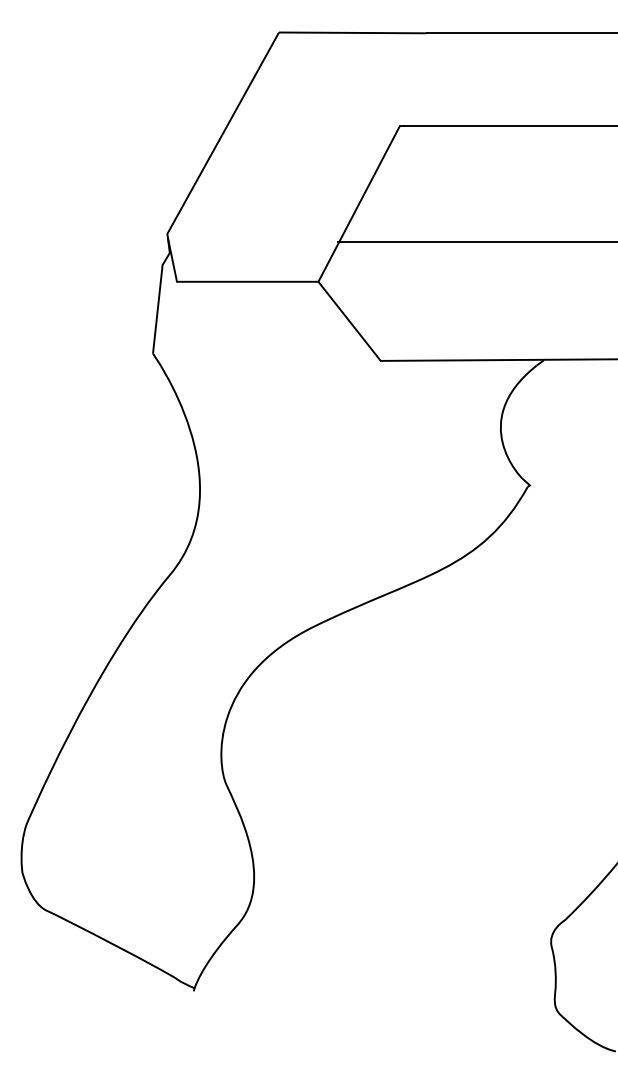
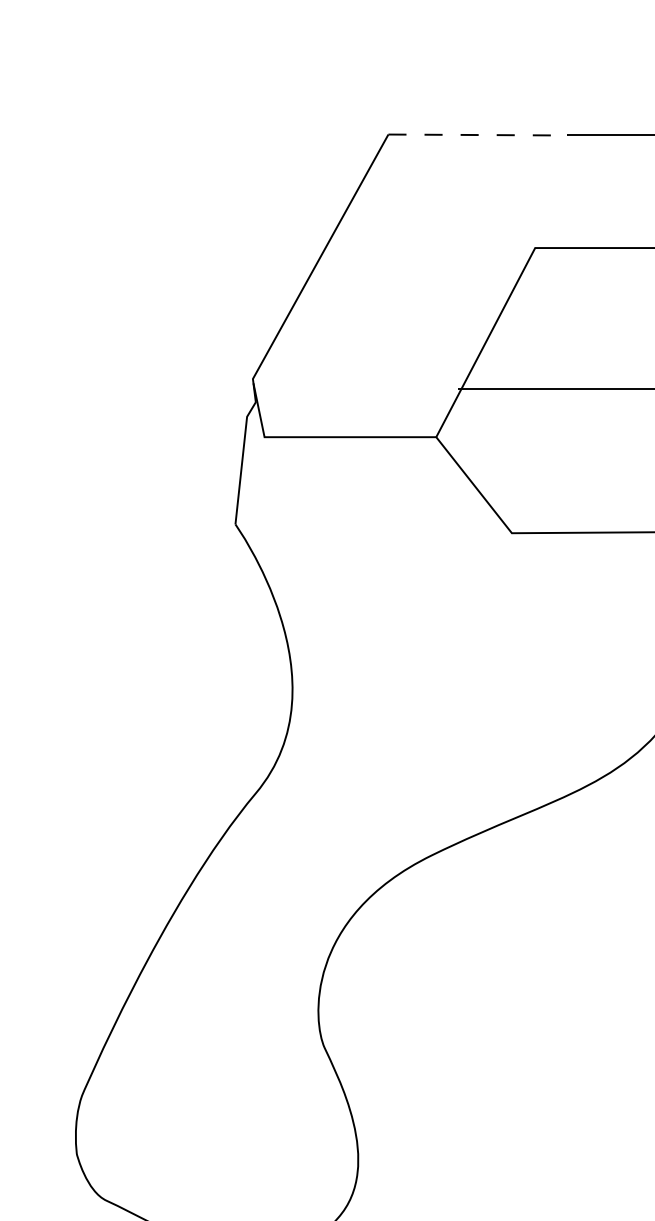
line: (352, 32) -> (477, 134), solid -> dashed

